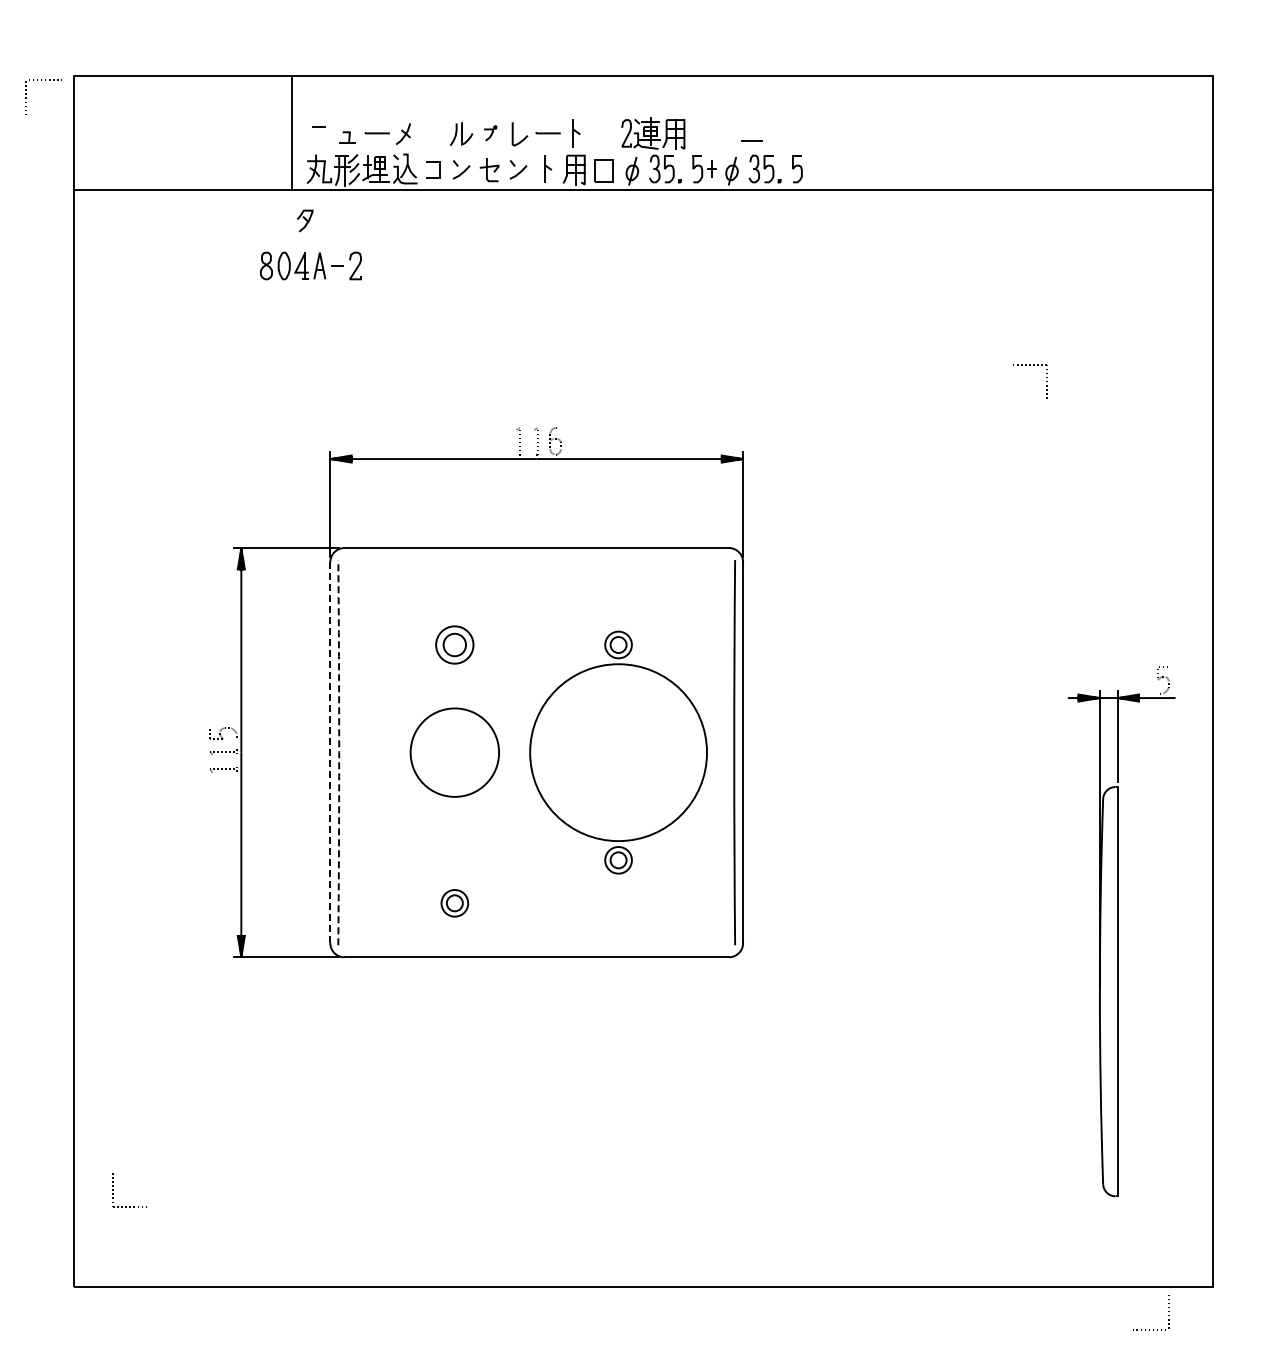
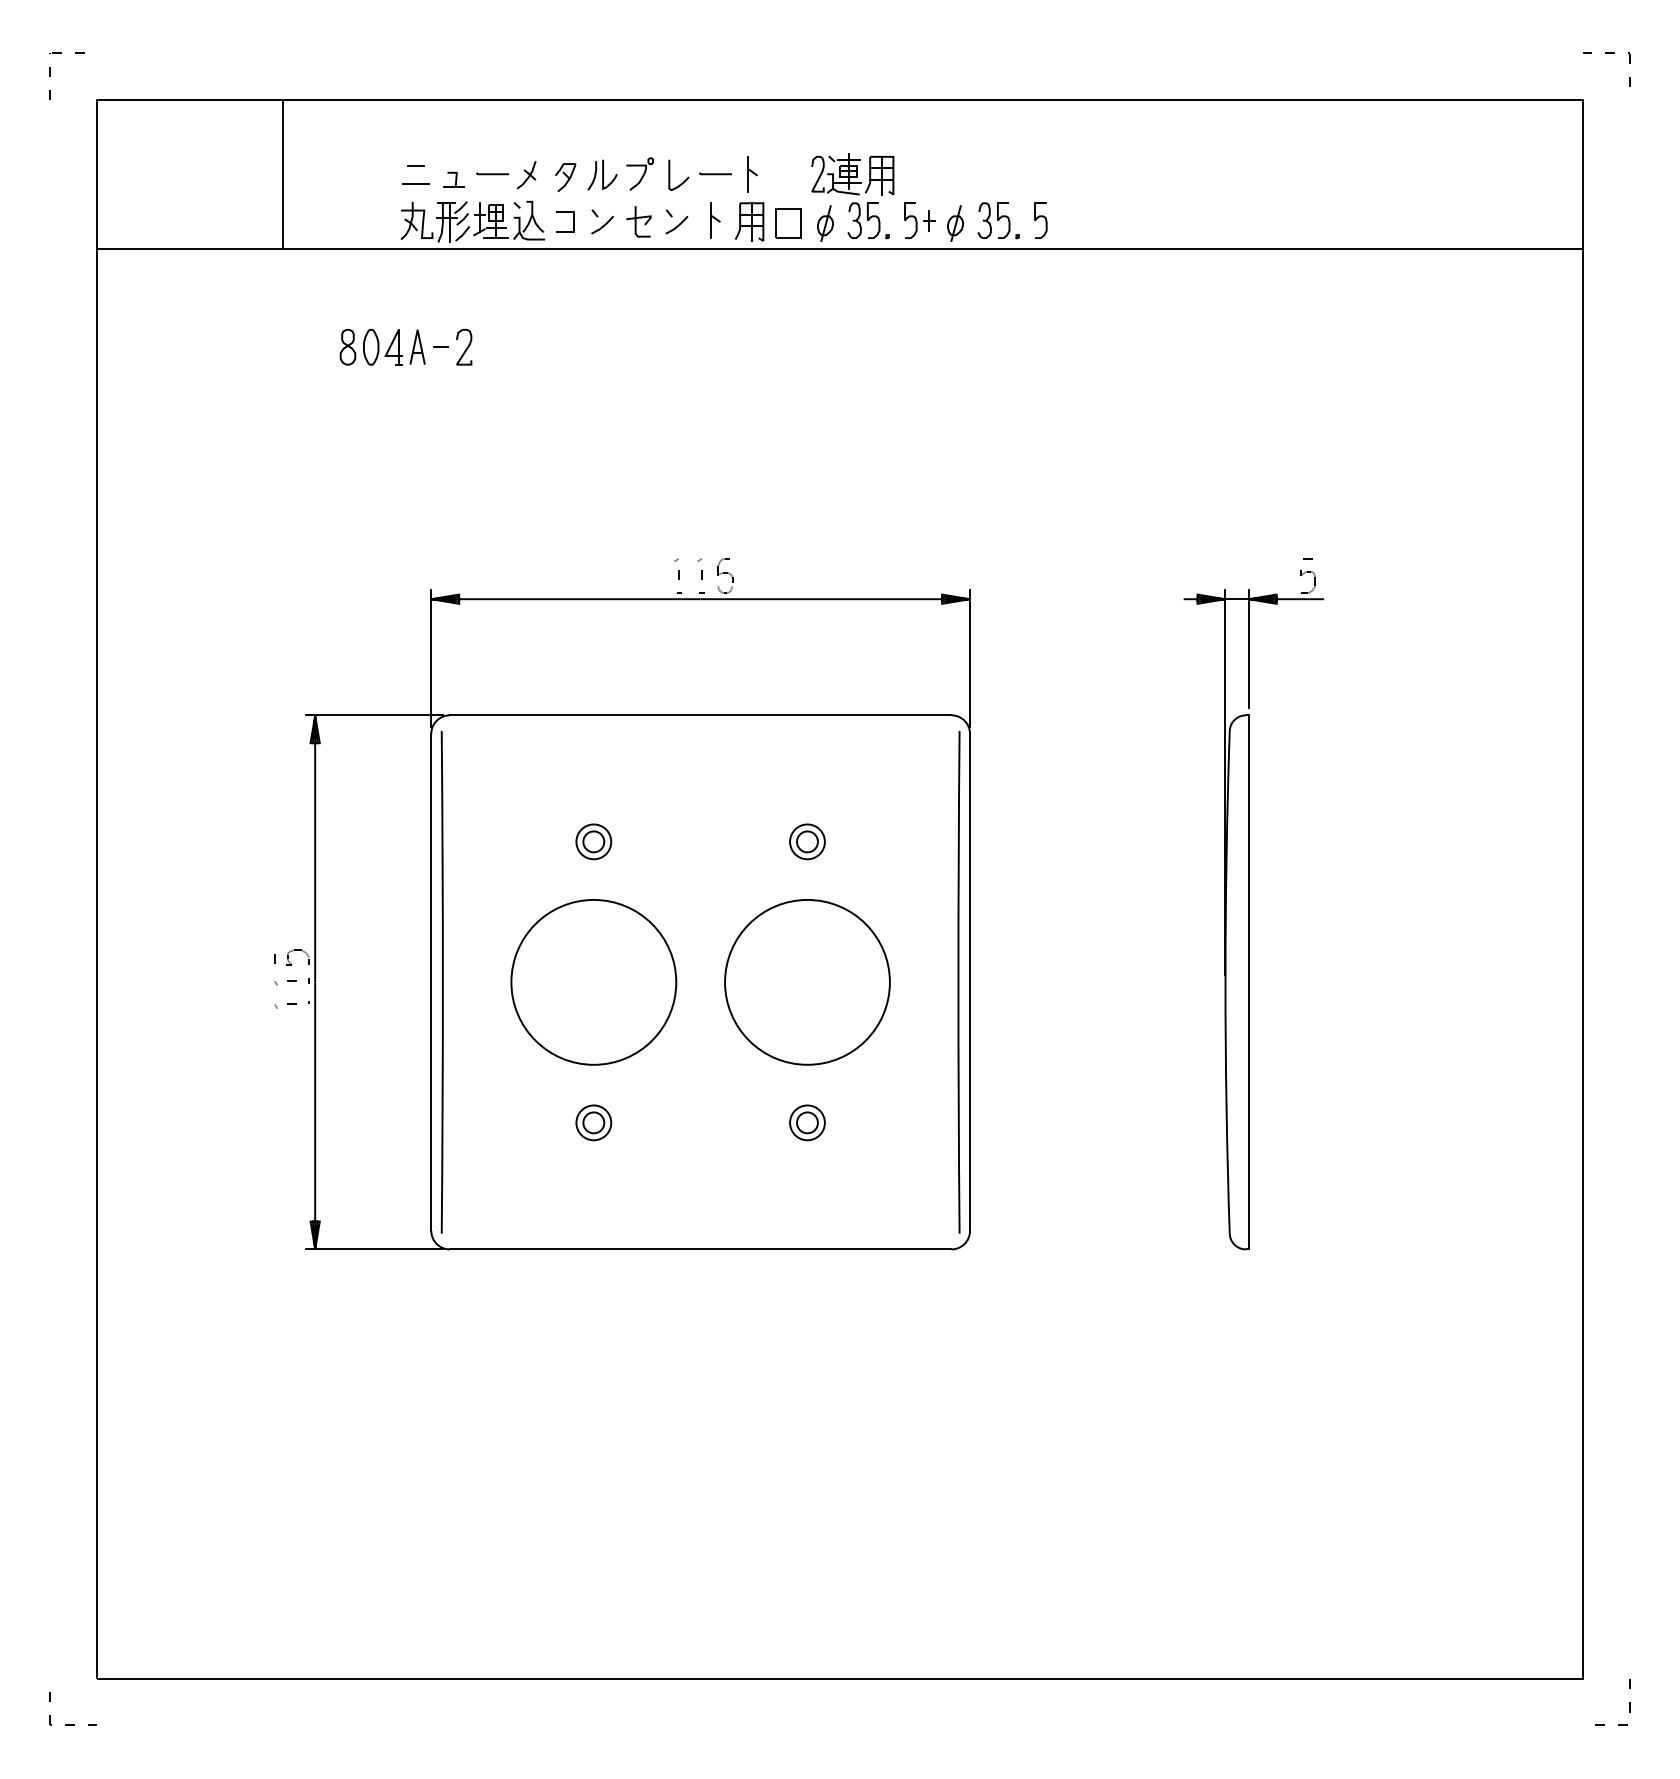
line: (41, 80) -> (70, 54), moved
line: (292, 133) -> (282, 174), moved
part: (490, 133) -> (640, 174), size x1.67
line: (751, 140) -> (415, 183), moved
part: (305, 220) -> (565, 176), moved
line: (1030, 365) -> (1608, 54), moved
part: (454, 644) -> (593, 841), size x0.71
arc: (339, 752) -> (443, 982), dashed -> solid
circle: (454, 752) -> (593, 982), size x1.43
circle: (618, 752) -> (807, 982), size x0.71
line: (330, 753) -> (431, 983), dashed -> solid
part: (454, 903) -> (593, 1123), moved
part: (1121, 931) -> (1253, 903), moved
line: (113, 1190) -> (50, 1703), moved
line: (1168, 1311) -> (1629, 1701), moved

